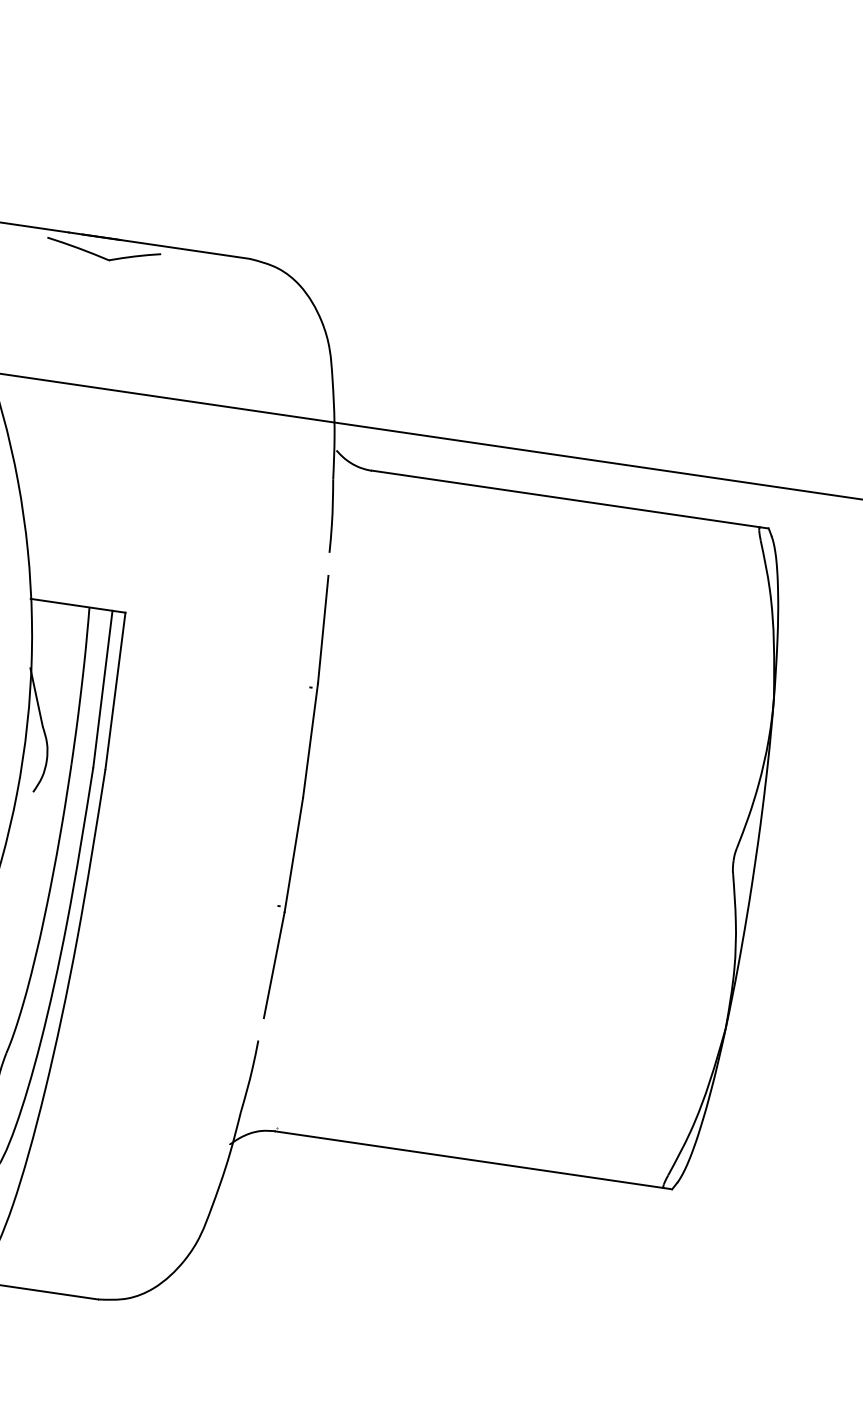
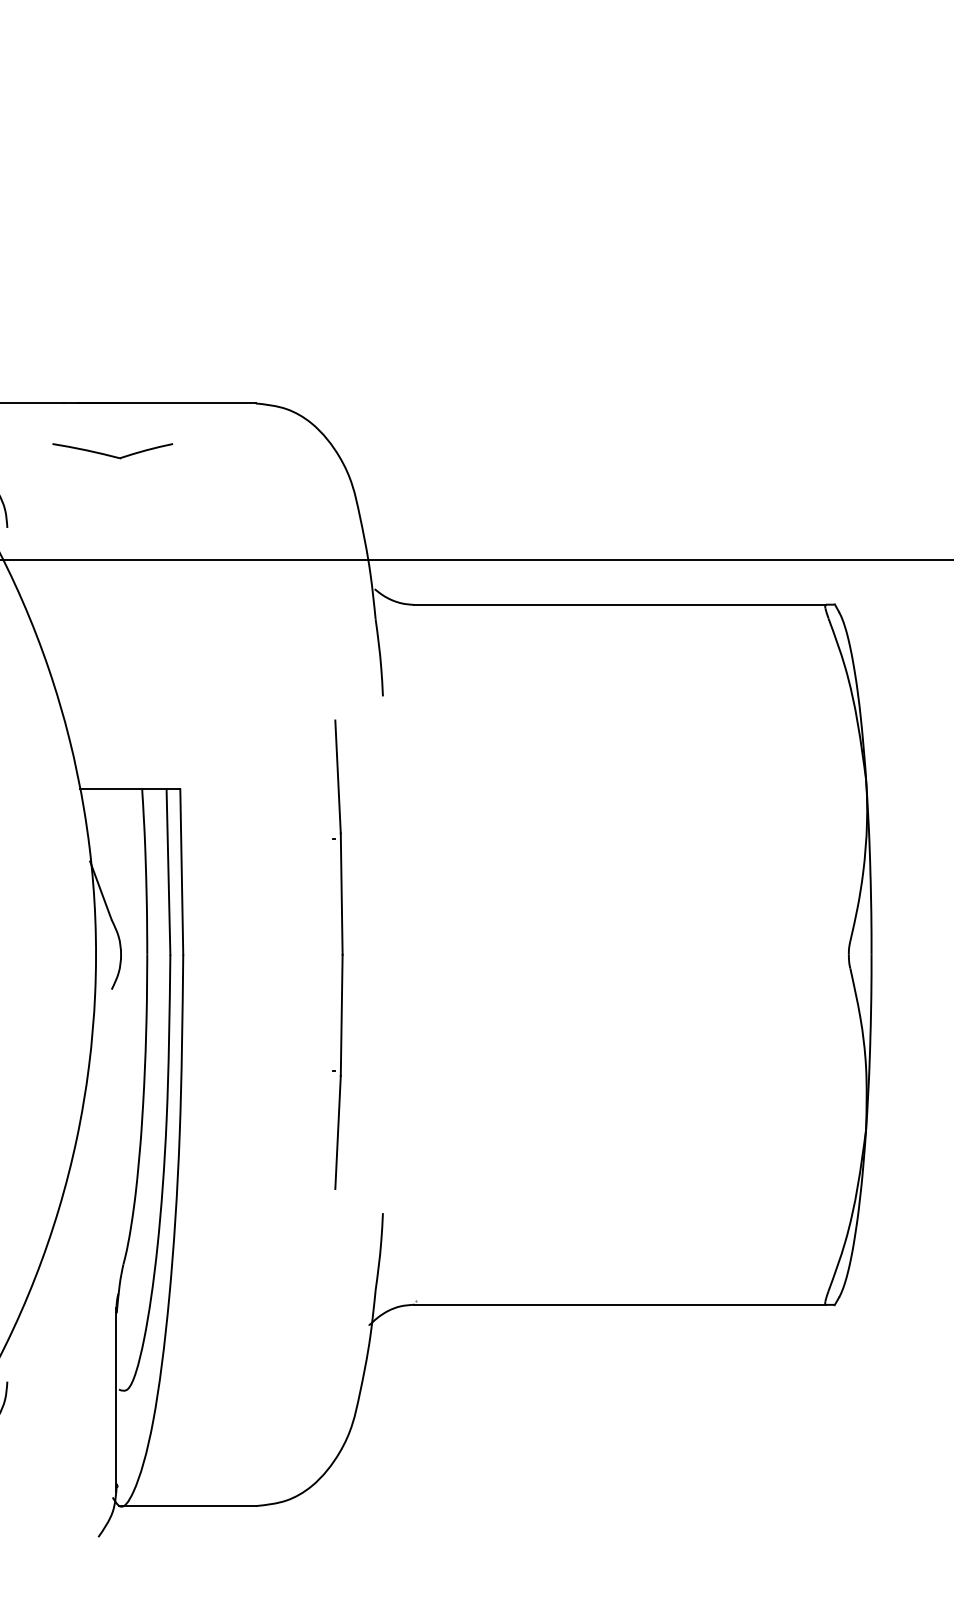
part: (102, 252) -> (112, 451), moved
part: (298, 797) -> (337, 954), moved

